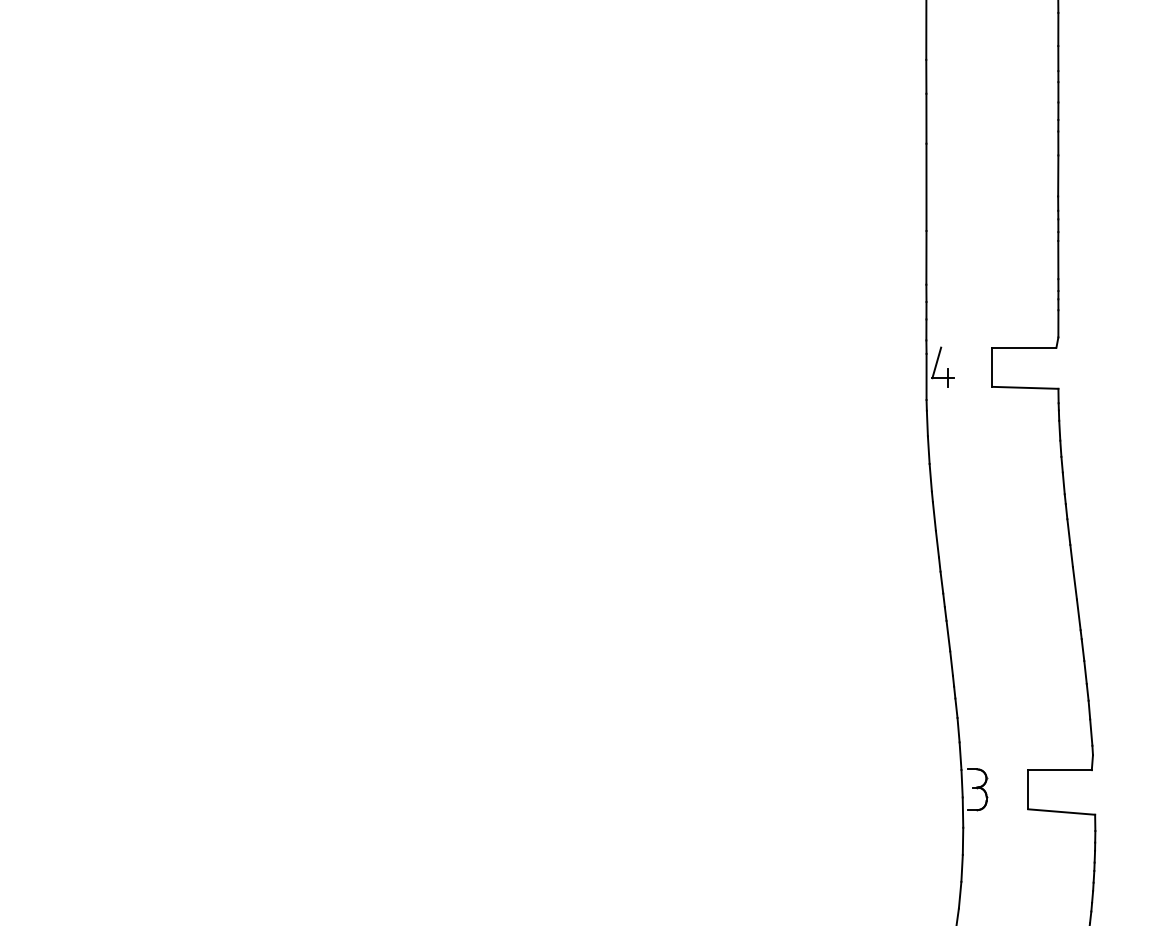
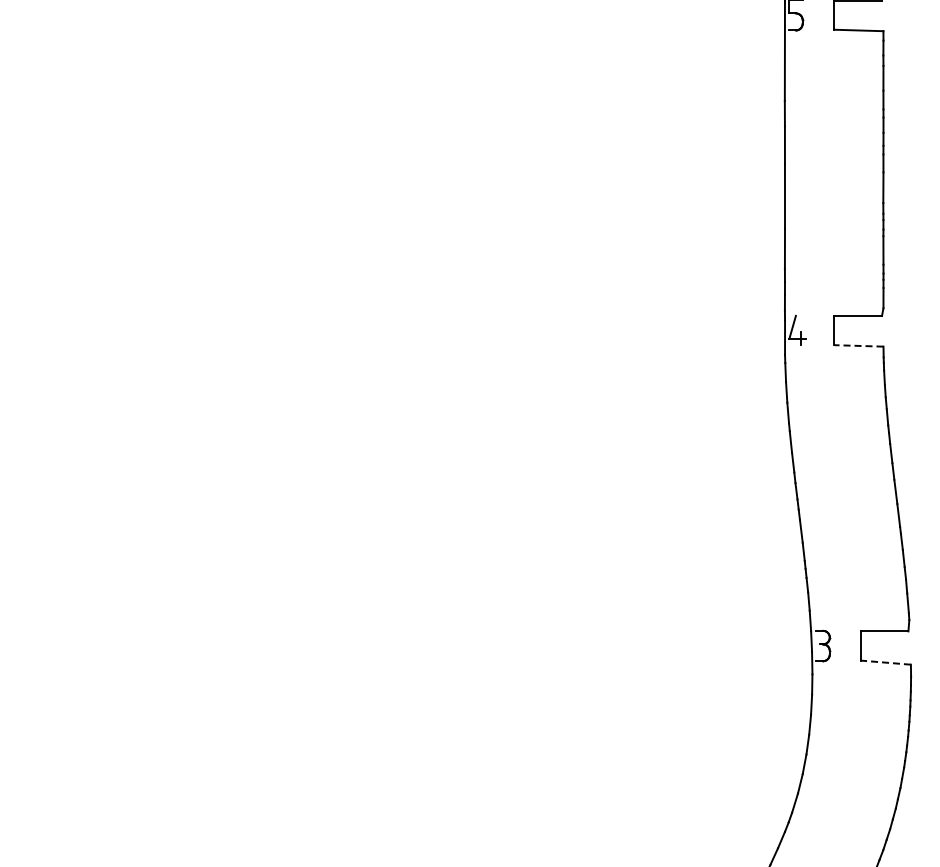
line: (1024, 387) -> (858, 345), solid -> dashed
line: (1061, 811) -> (885, 662), solid -> dashed

